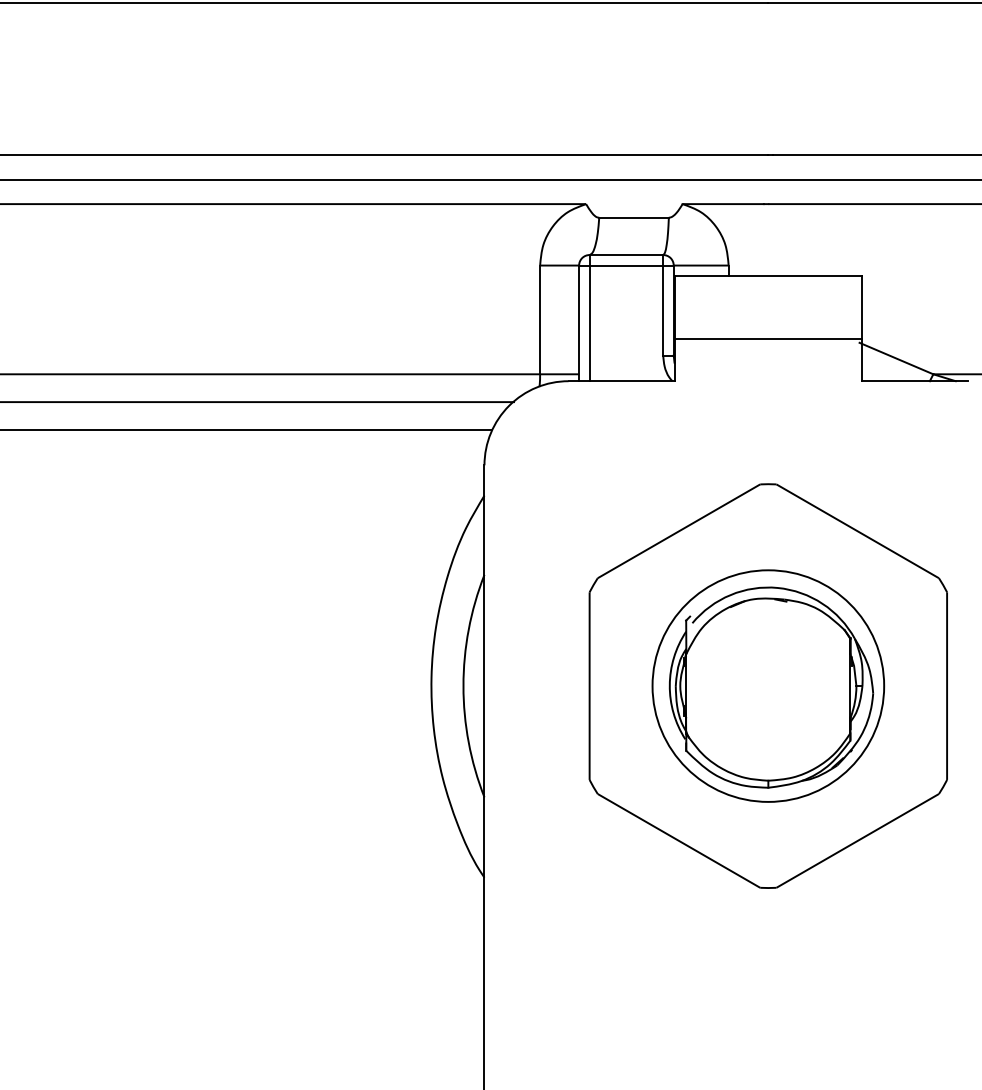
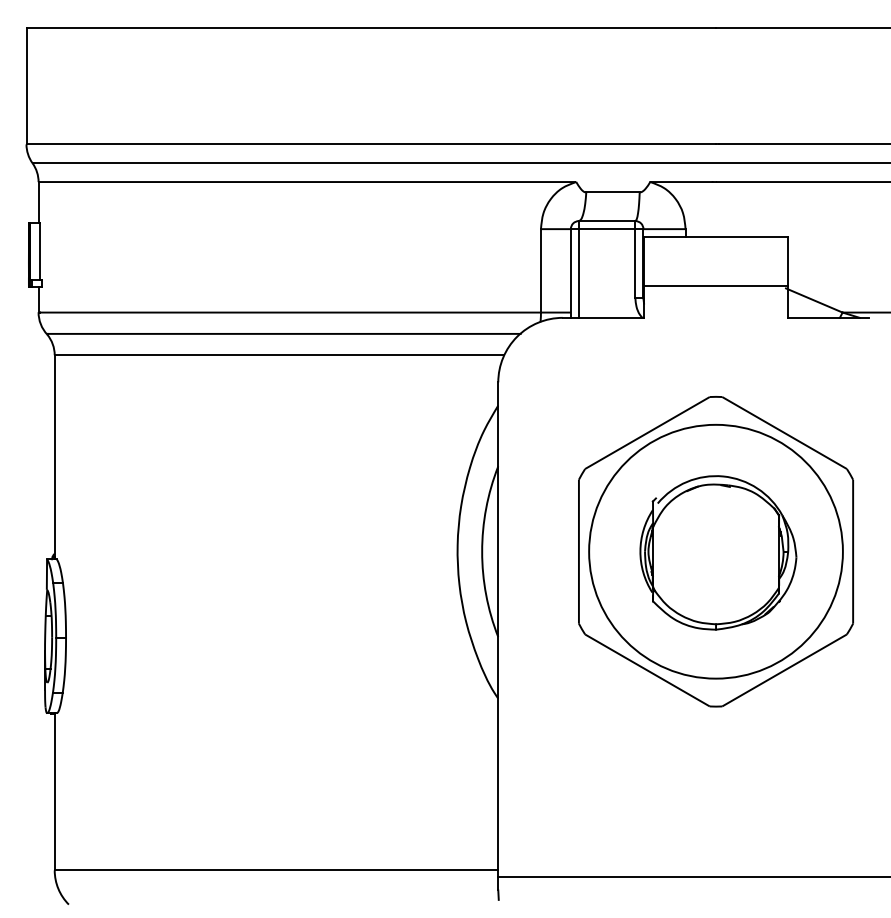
circle: (767, 685) -> (715, 551), size x1.43

